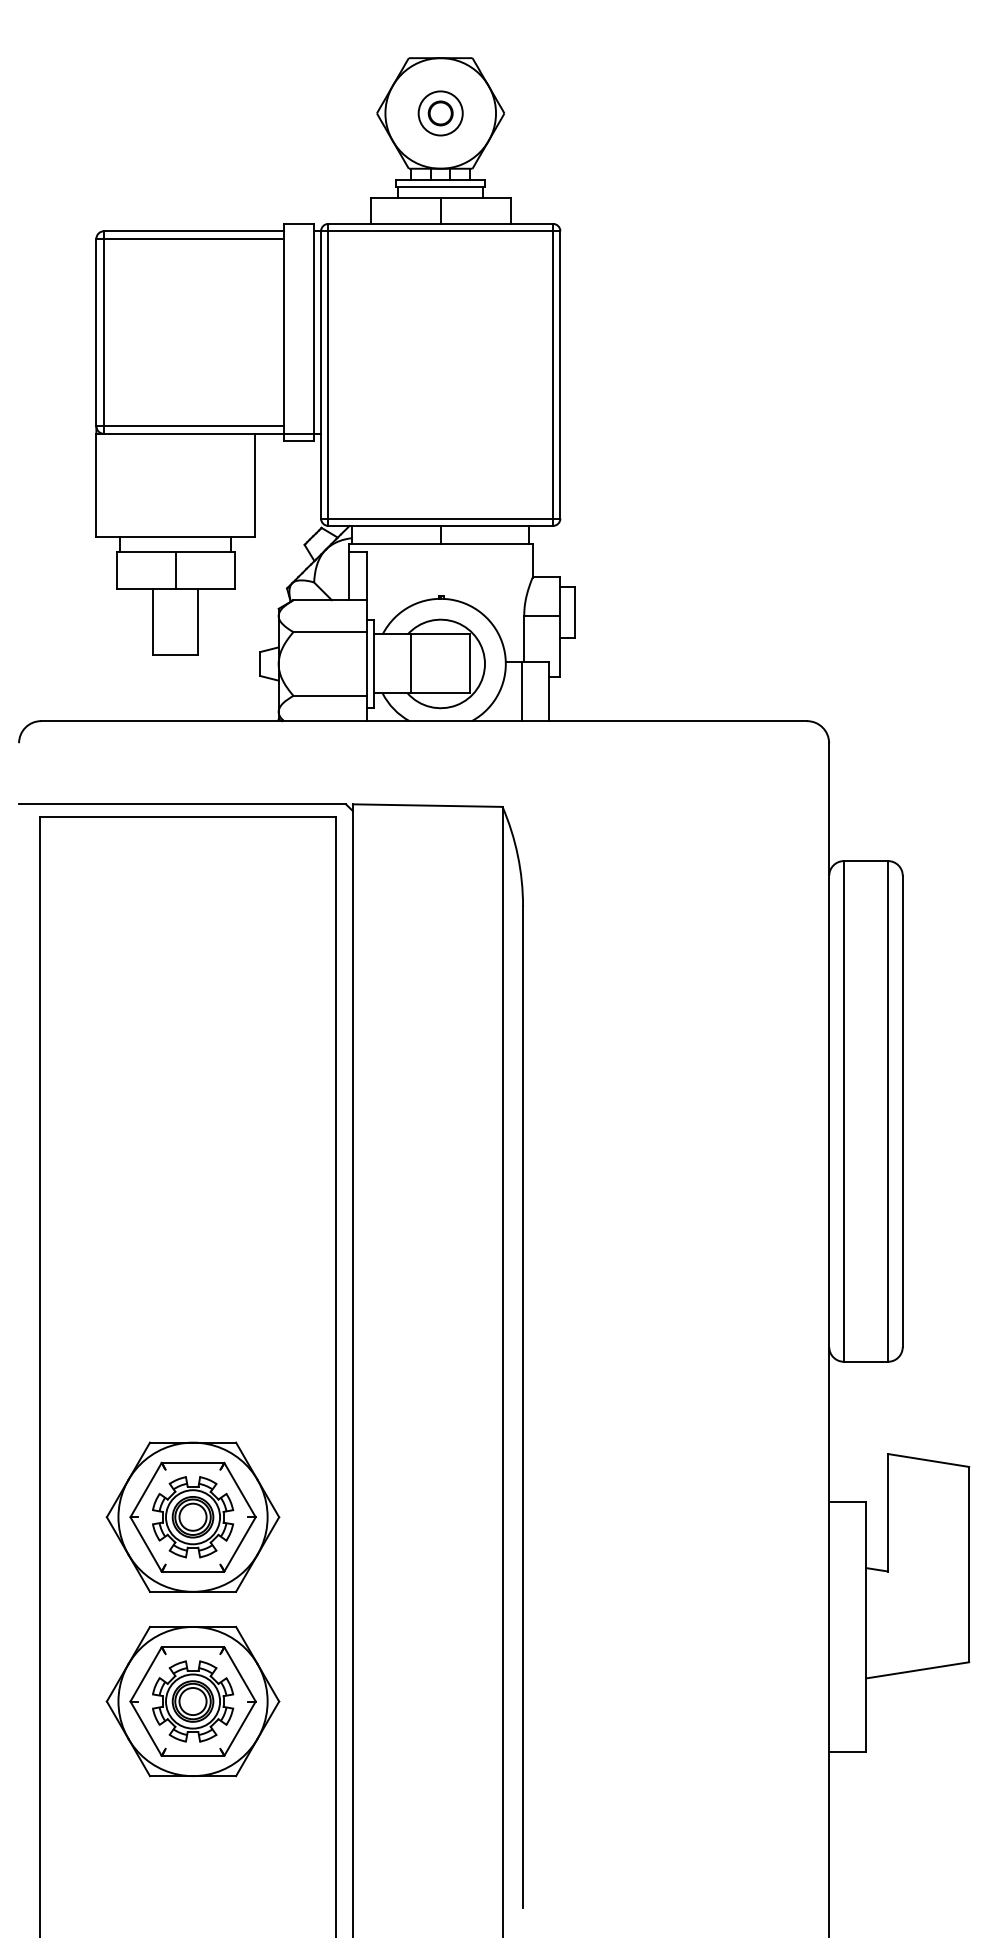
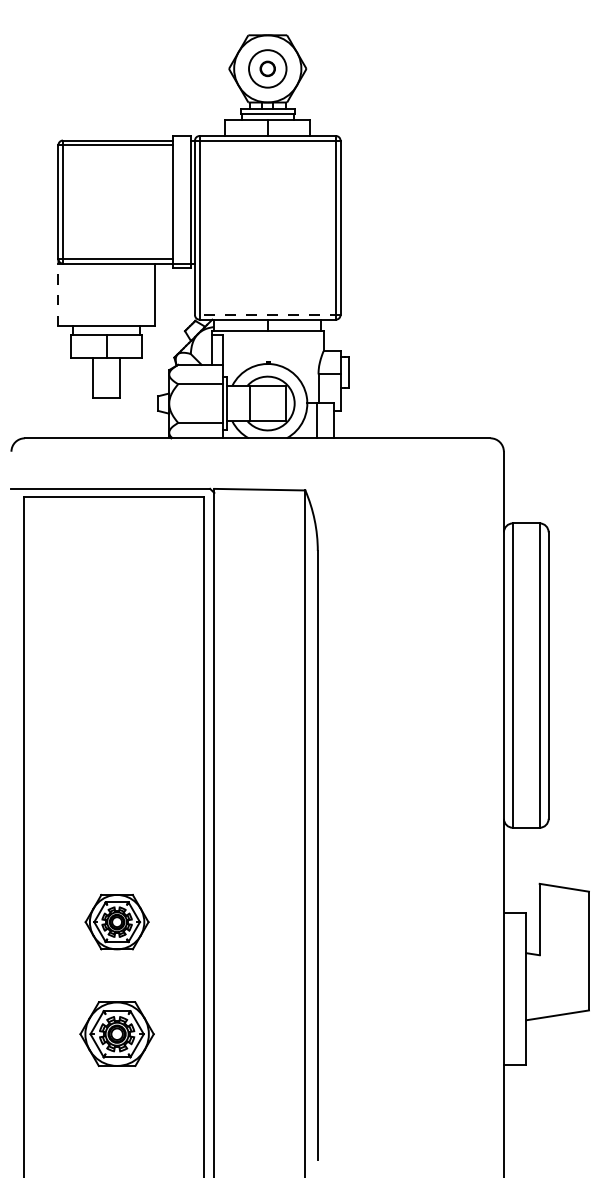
circle: (440, 112) -> (267, 68), size x1.4
line: (96, 484) -> (58, 294), solid -> dashed
line: (440, 519) -> (267, 315), solid -> dashed
part: (191, 1515) -> (116, 921), size x0.6
part: (191, 1700) -> (116, 1033), size x0.7

